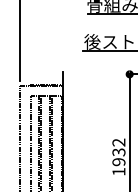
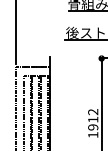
text: (119, 152) -> (93, 119), 1932 -> 1912

